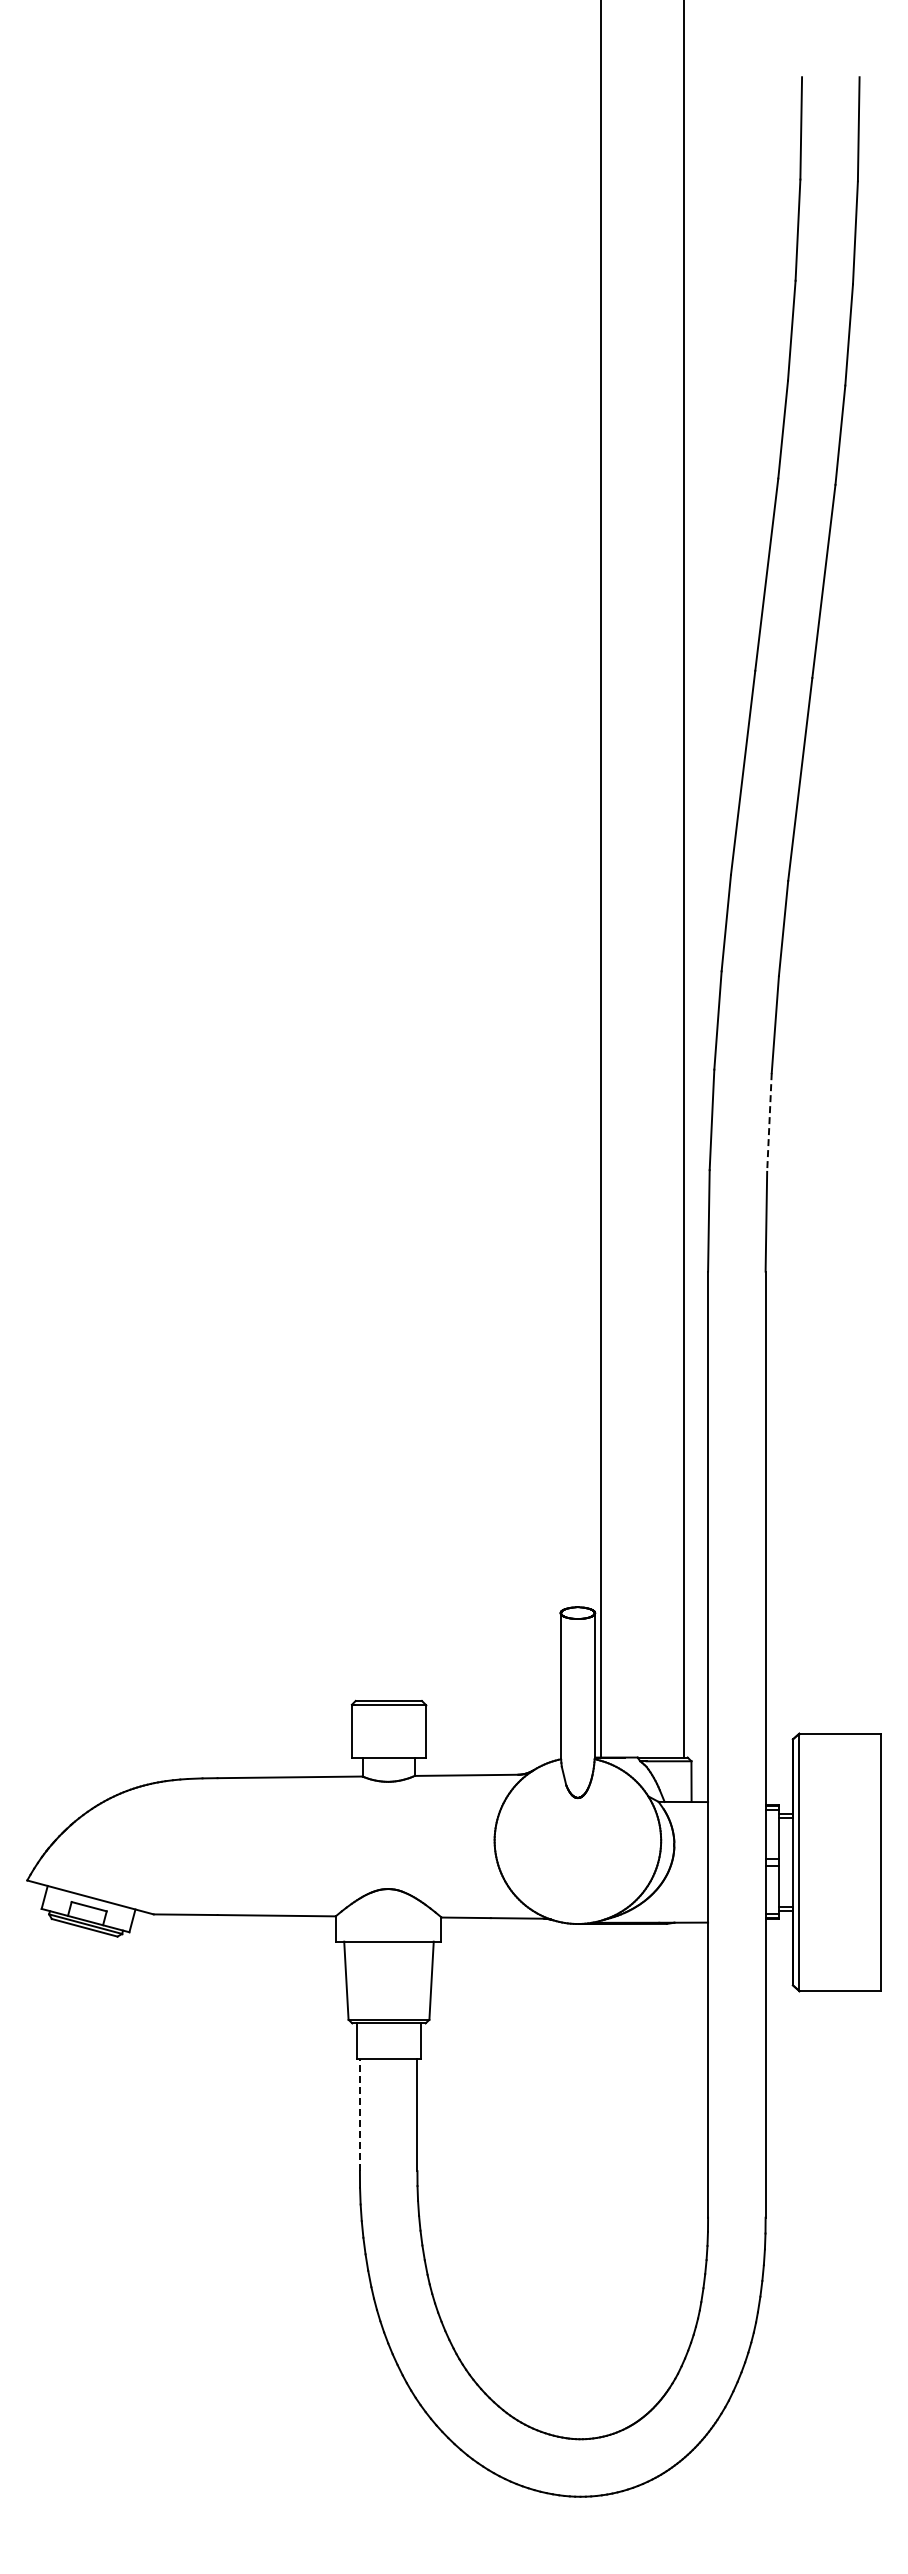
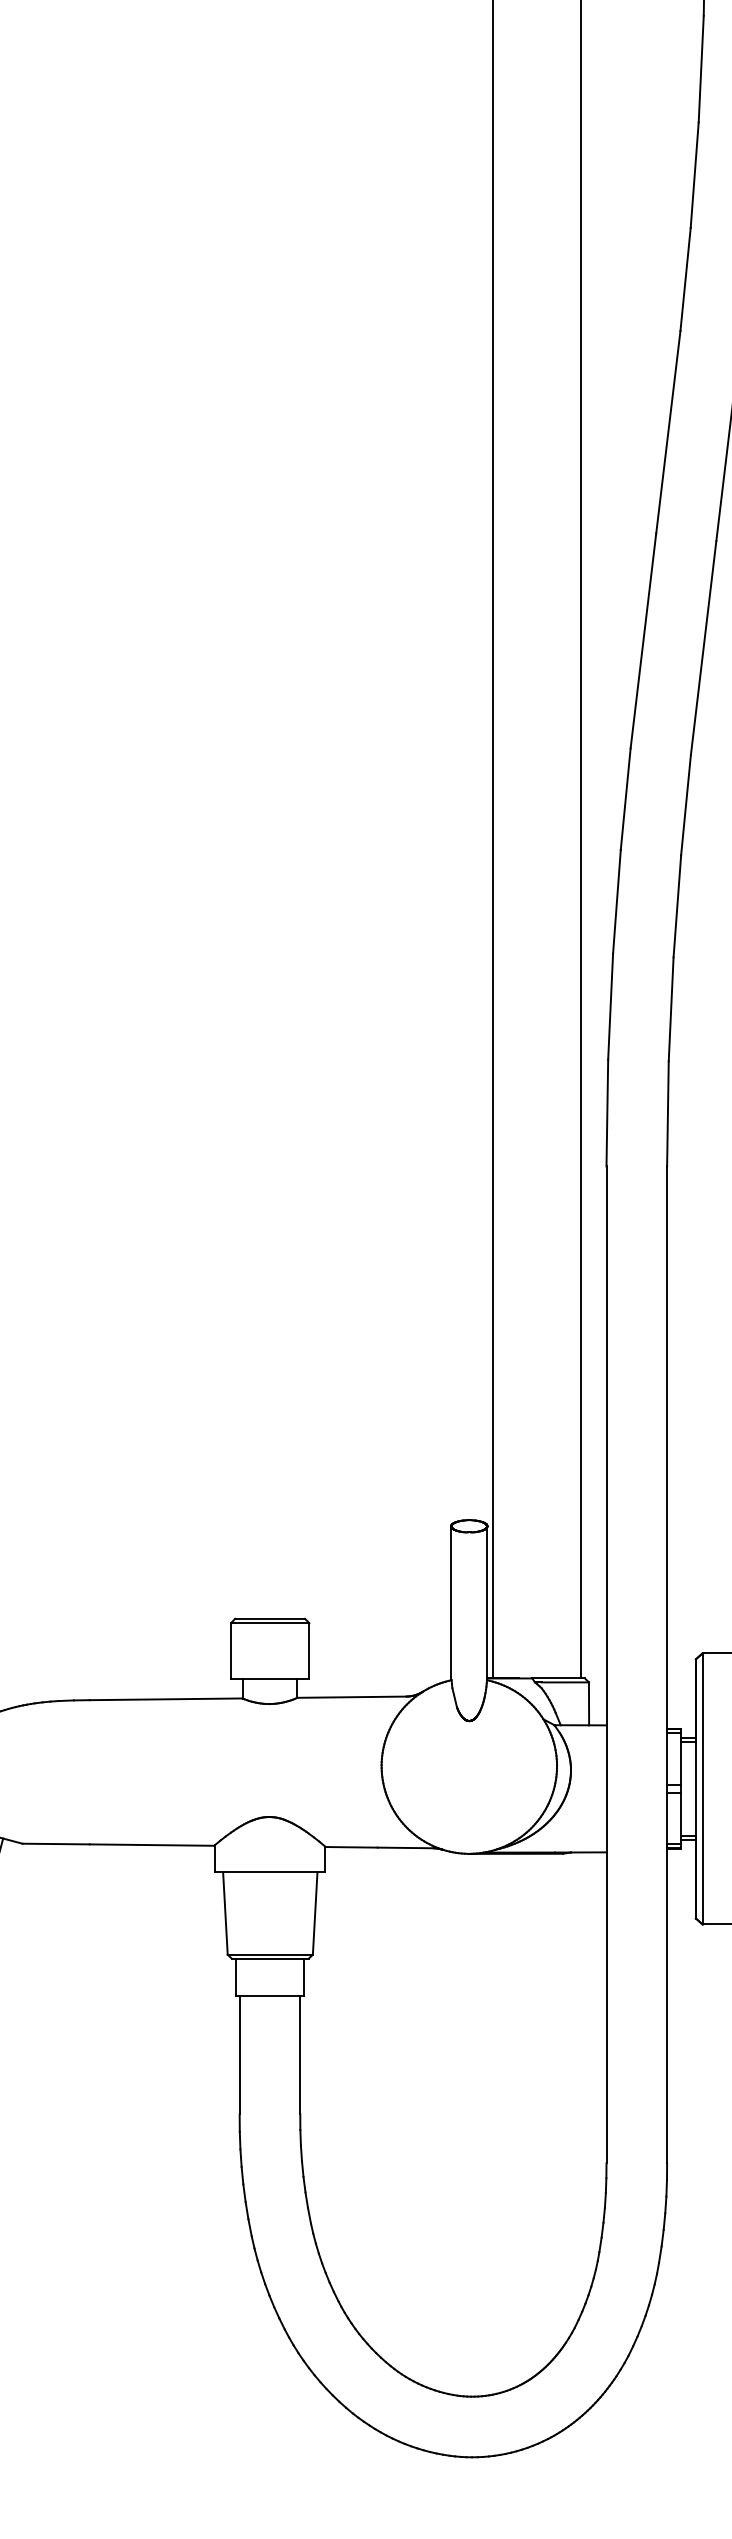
line: (769, 1123) -> (671, 1010), dashed -> solid
line: (359, 2114) -> (239, 2054), dashed -> solid

